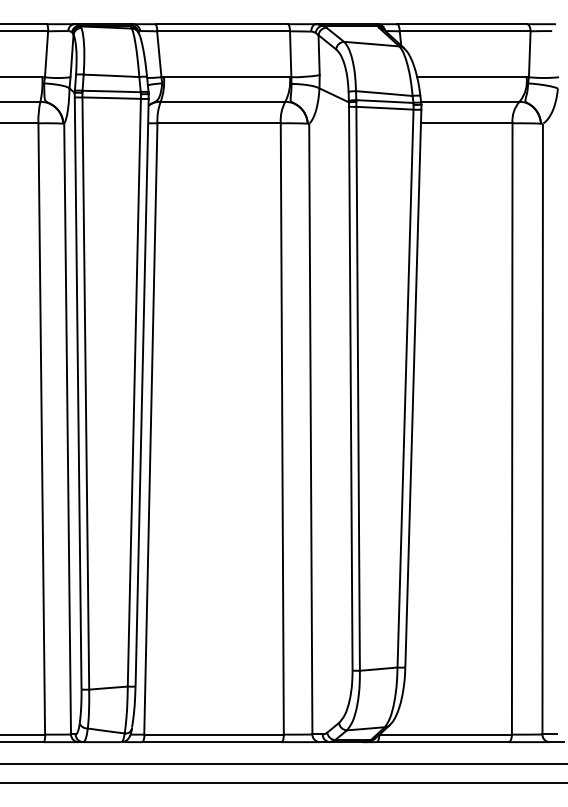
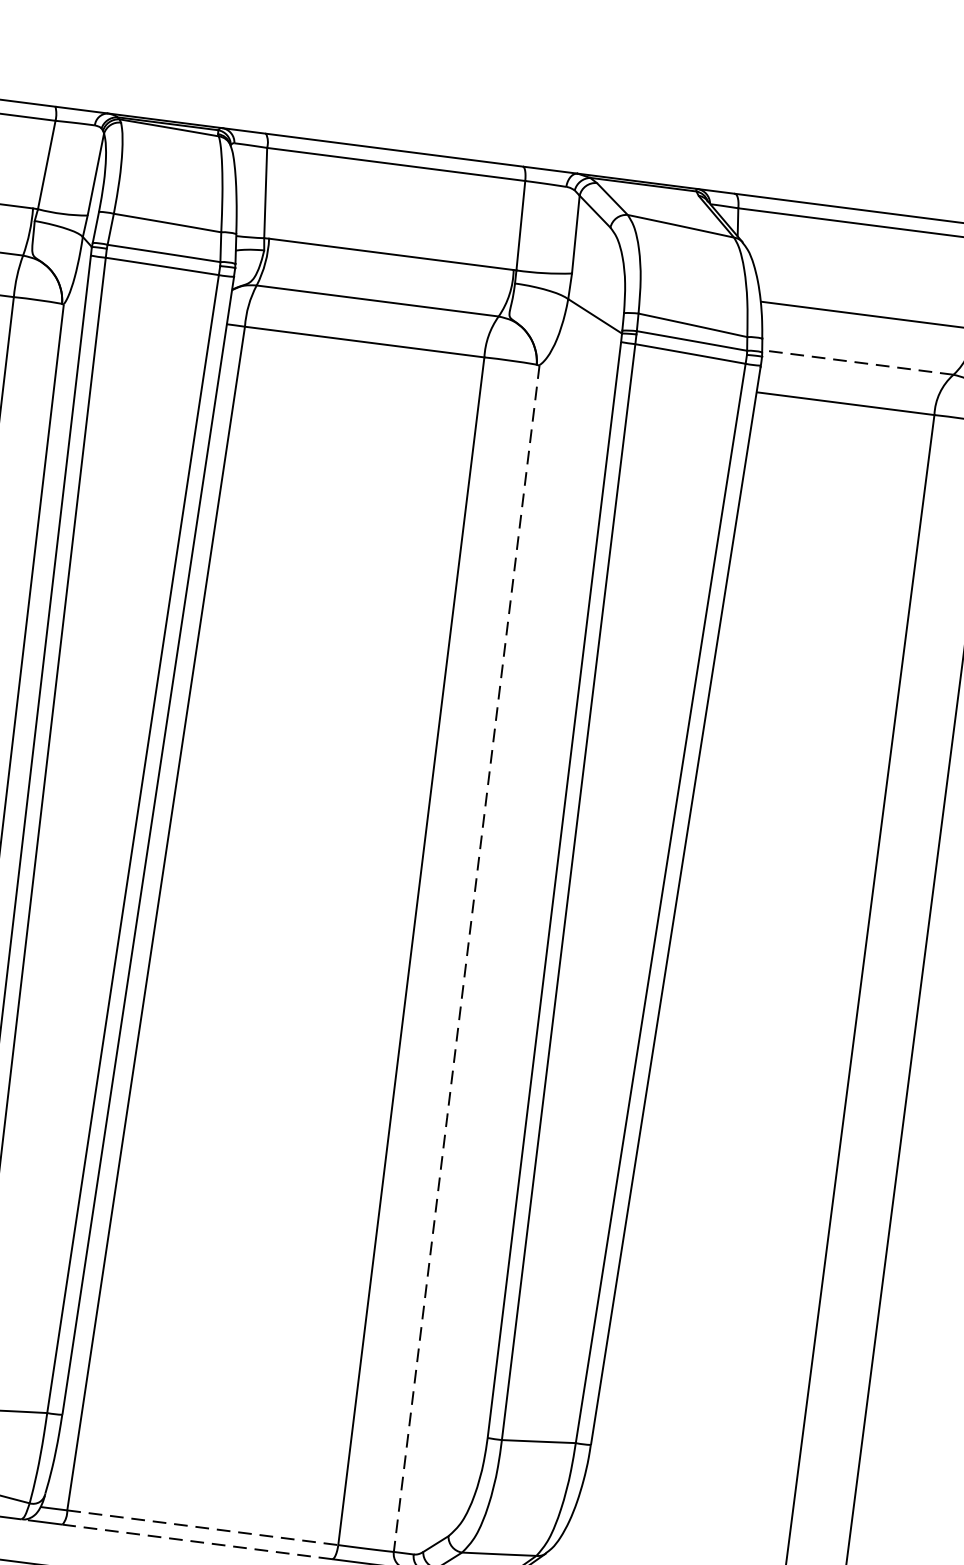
line: (470, 101) -> (858, 362), solid -> dashed
line: (310, 430) -> (465, 961), solid -> dashed
line: (214, 734) -> (203, 1527), solid -> dashed
line: (211, 742) -> (195, 1542), solid -> dashed

